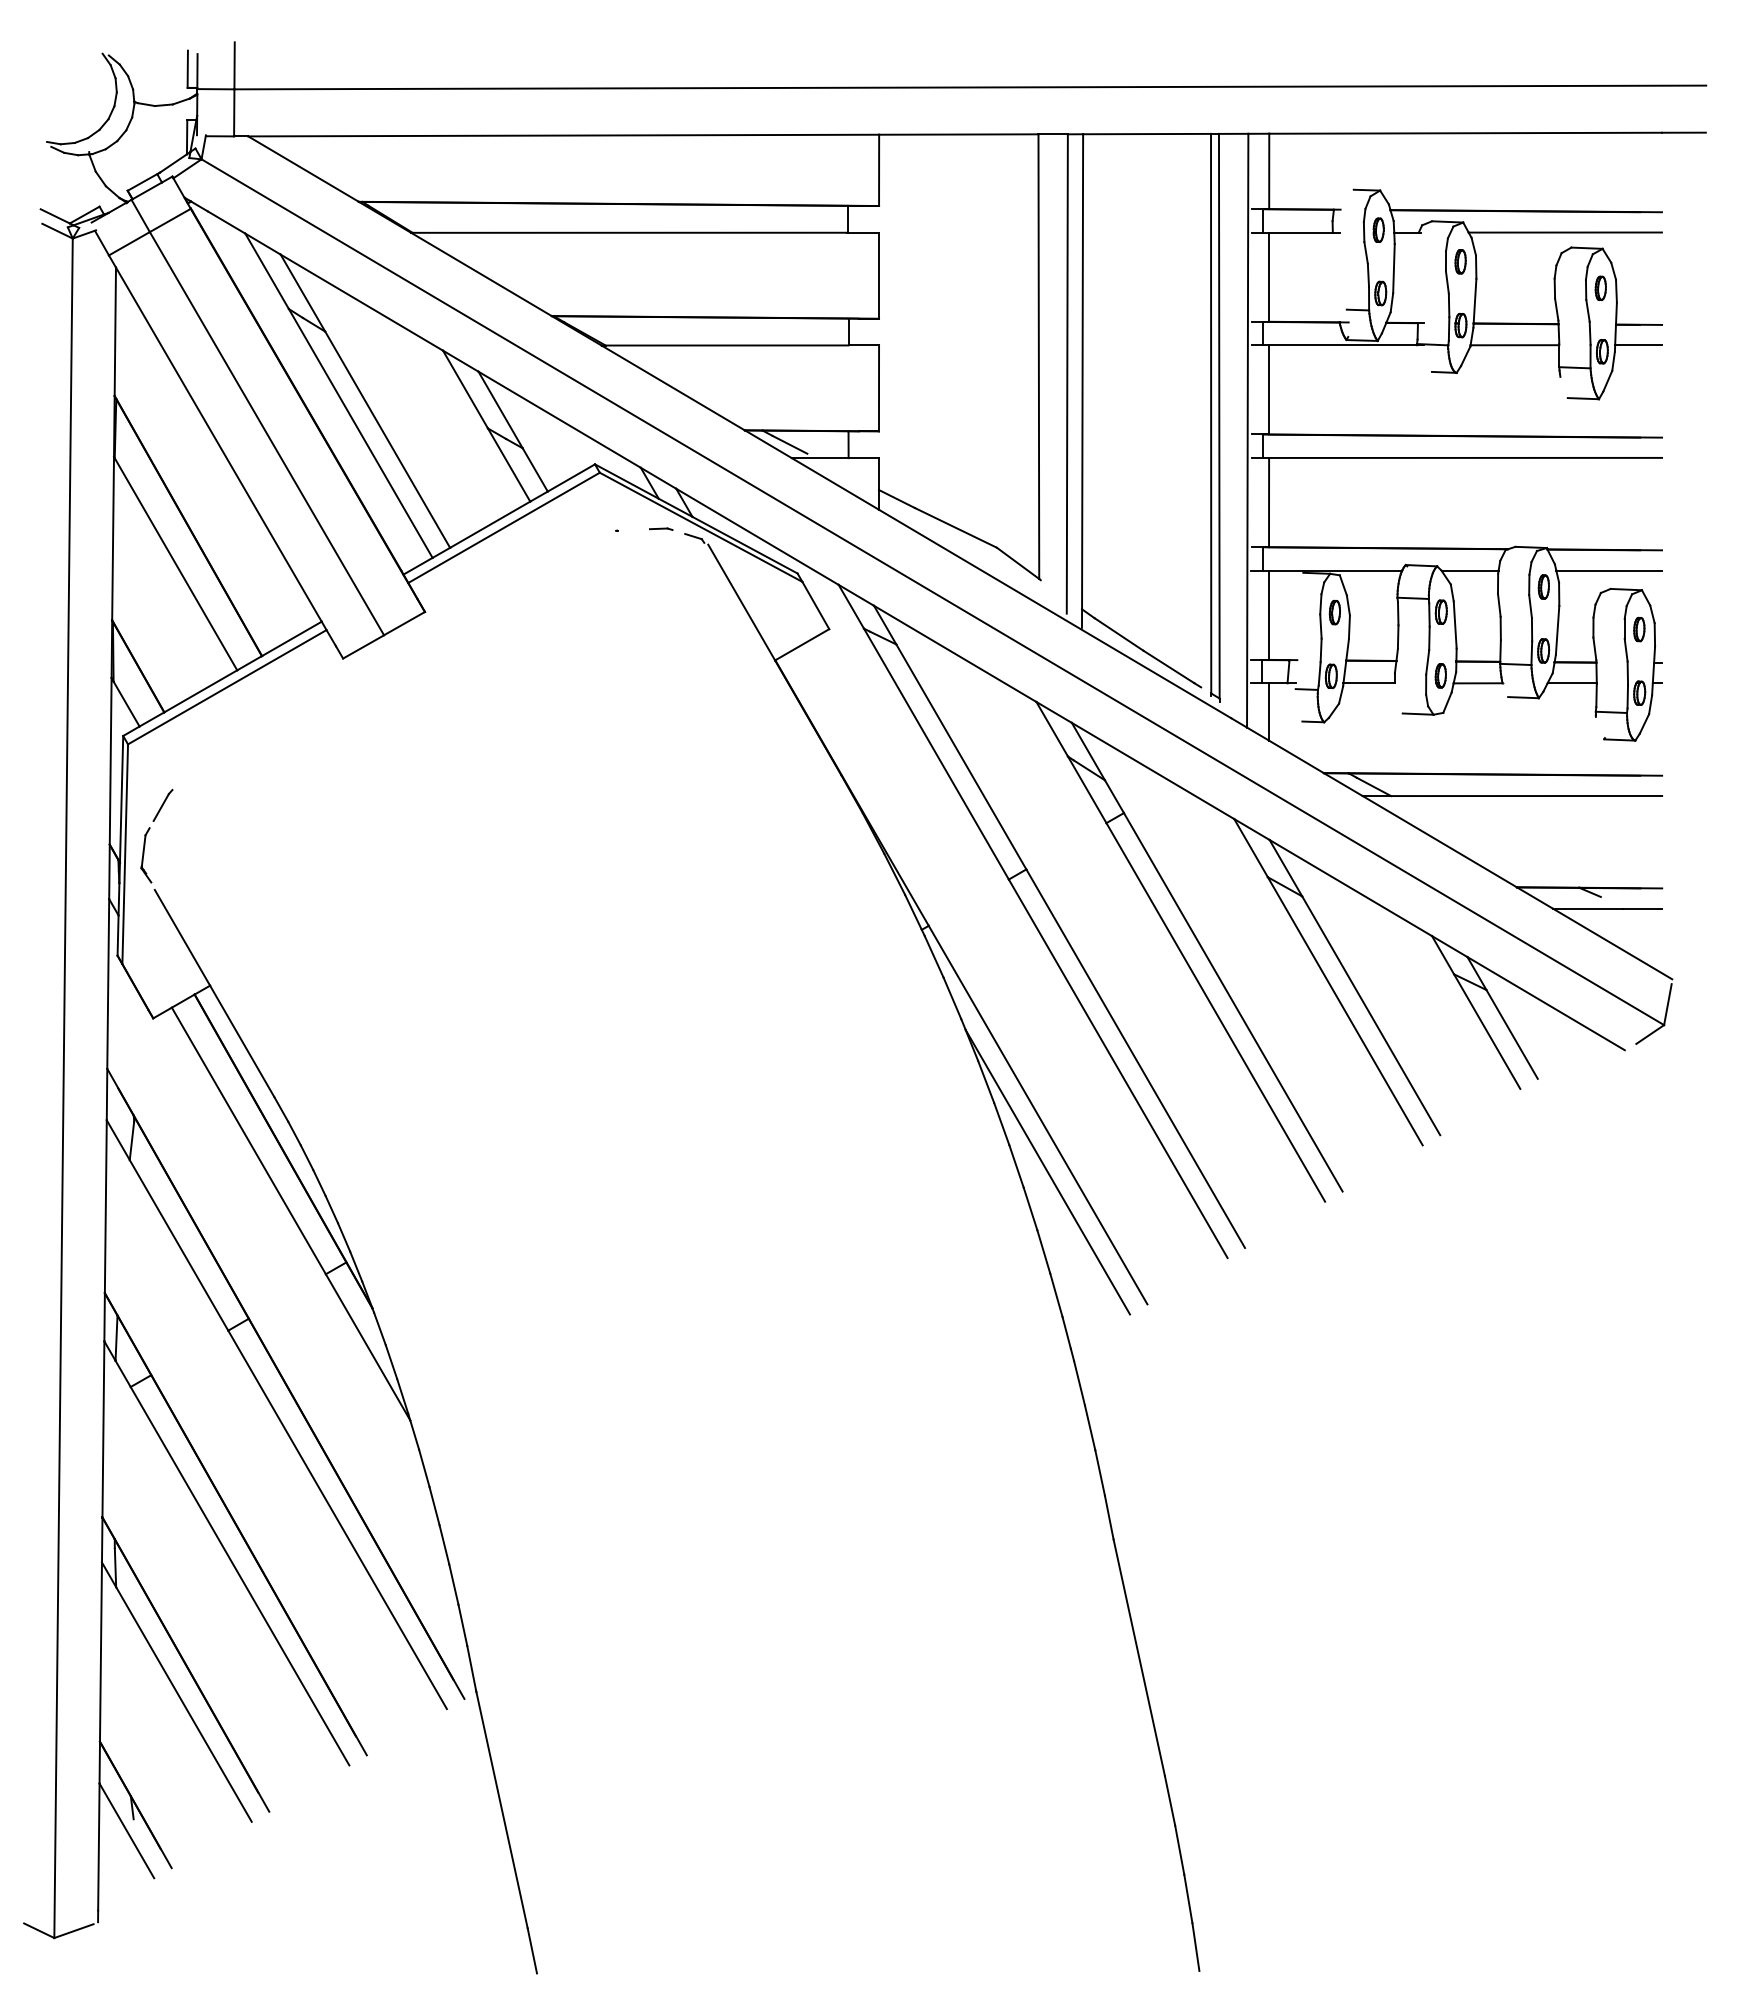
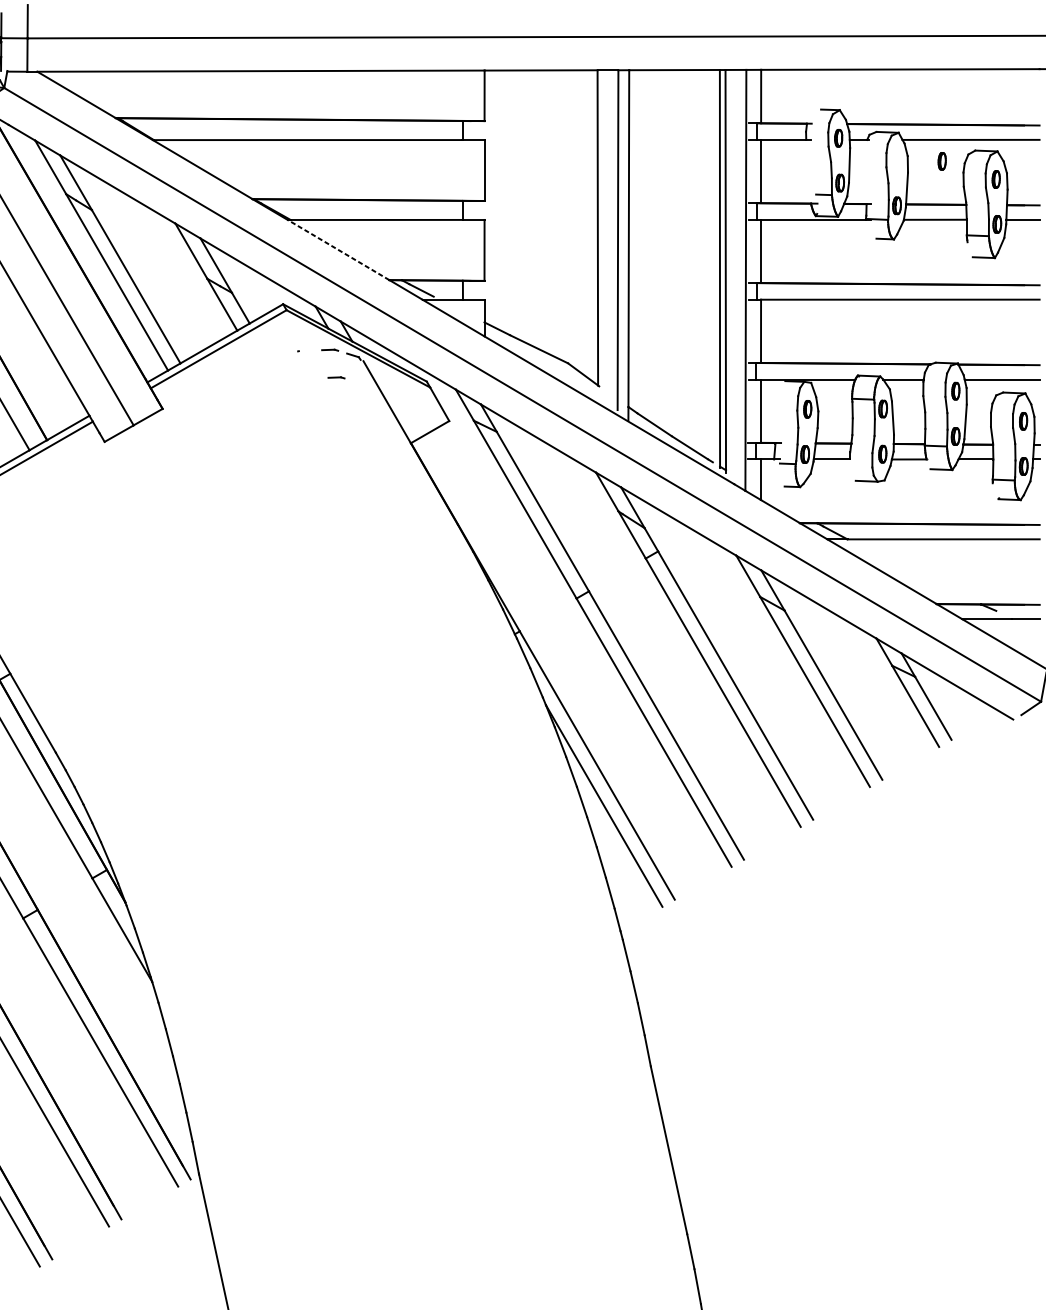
part: (1460, 261) -> (942, 161), moved
line: (672, 387) -> (338, 249), solid -> dashed
line: (670, 567) -> (336, 377), added

